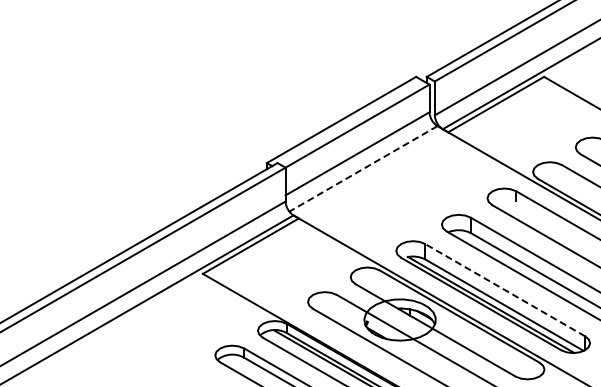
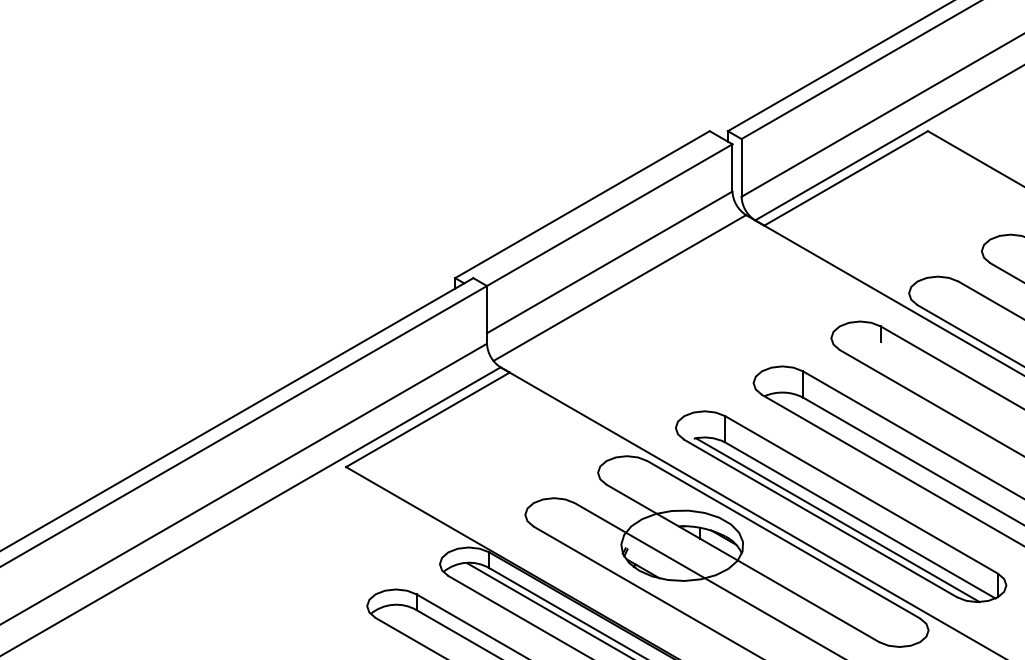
line: (363, 168) -> (619, 287), dashed -> solid
line: (504, 289) -> (860, 493), dashed -> solid

